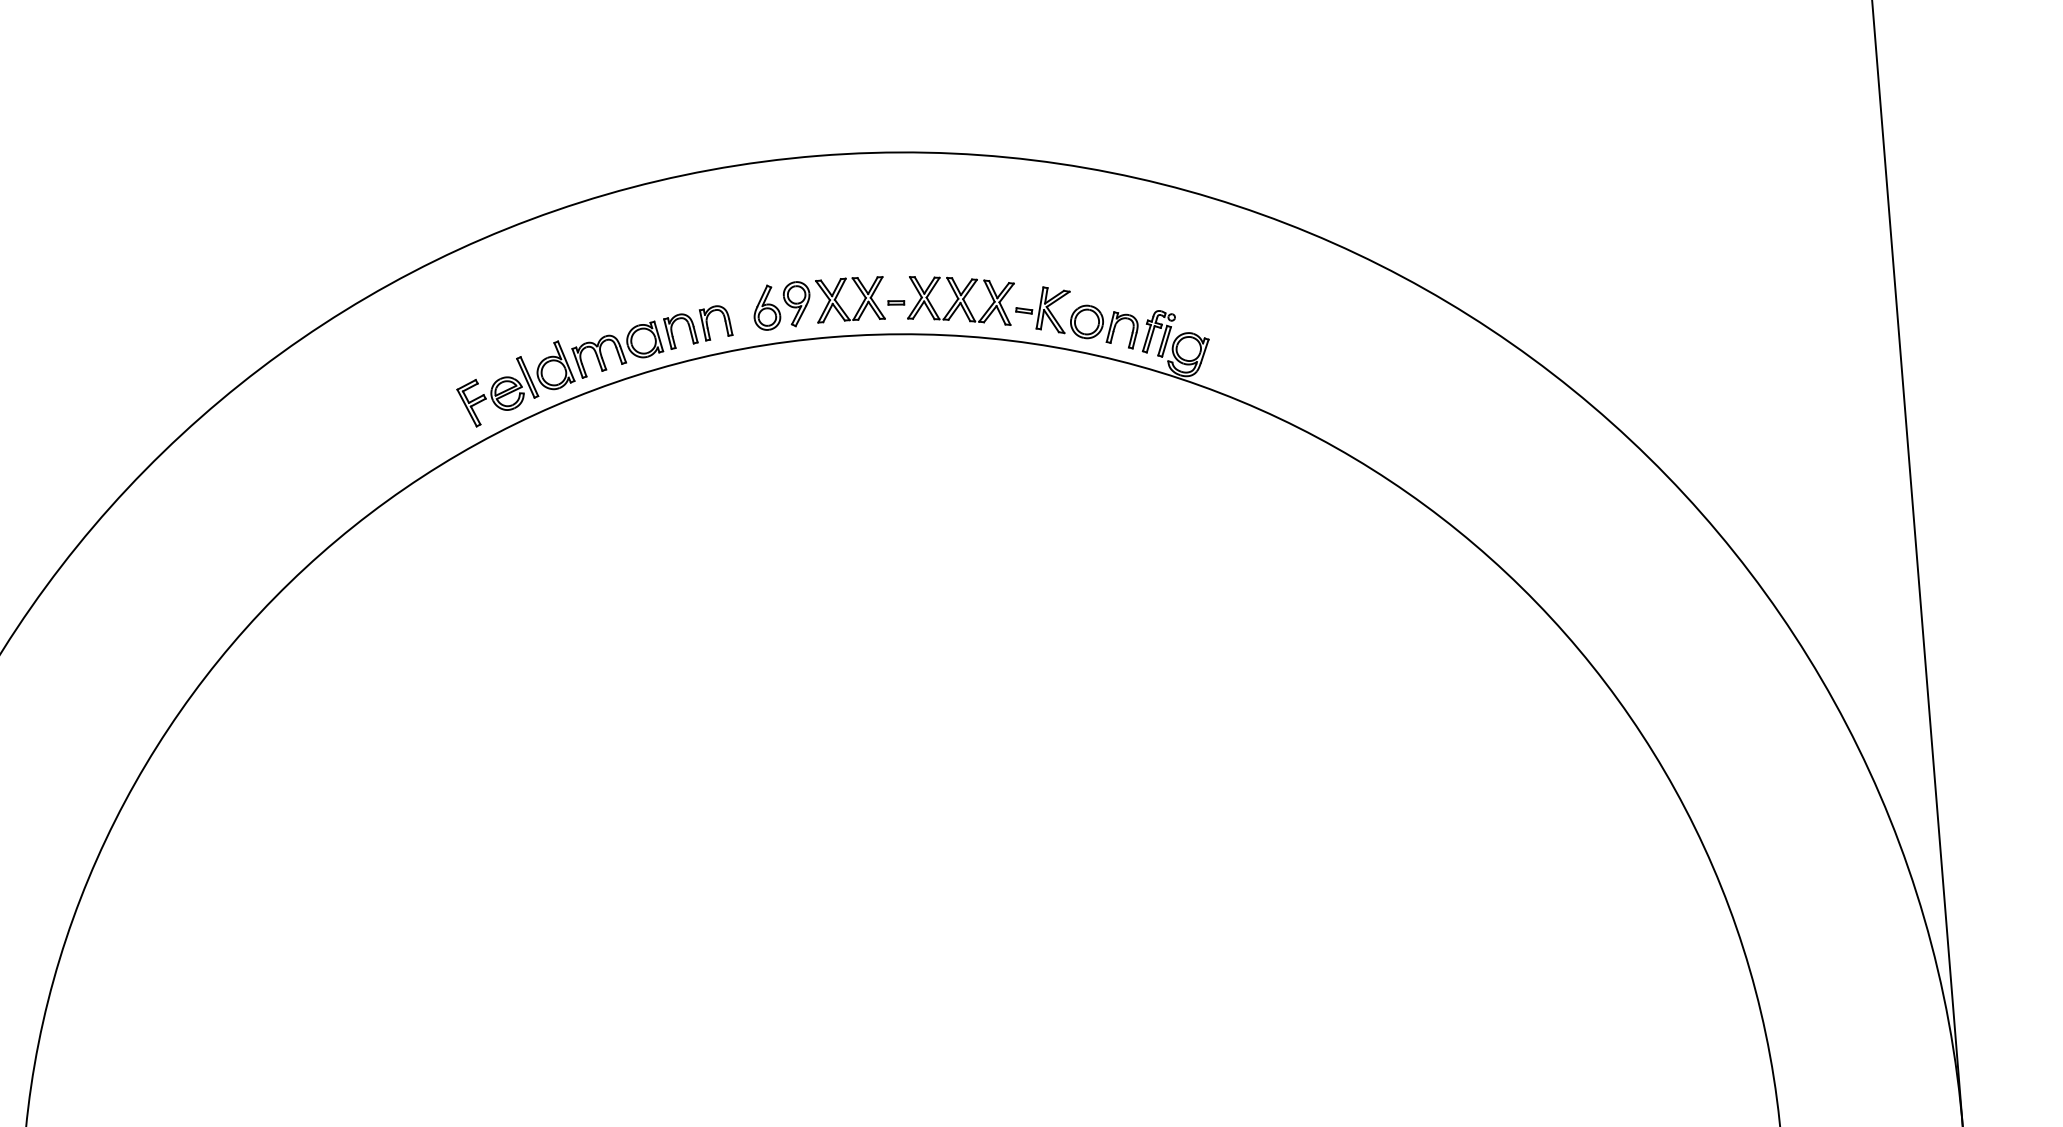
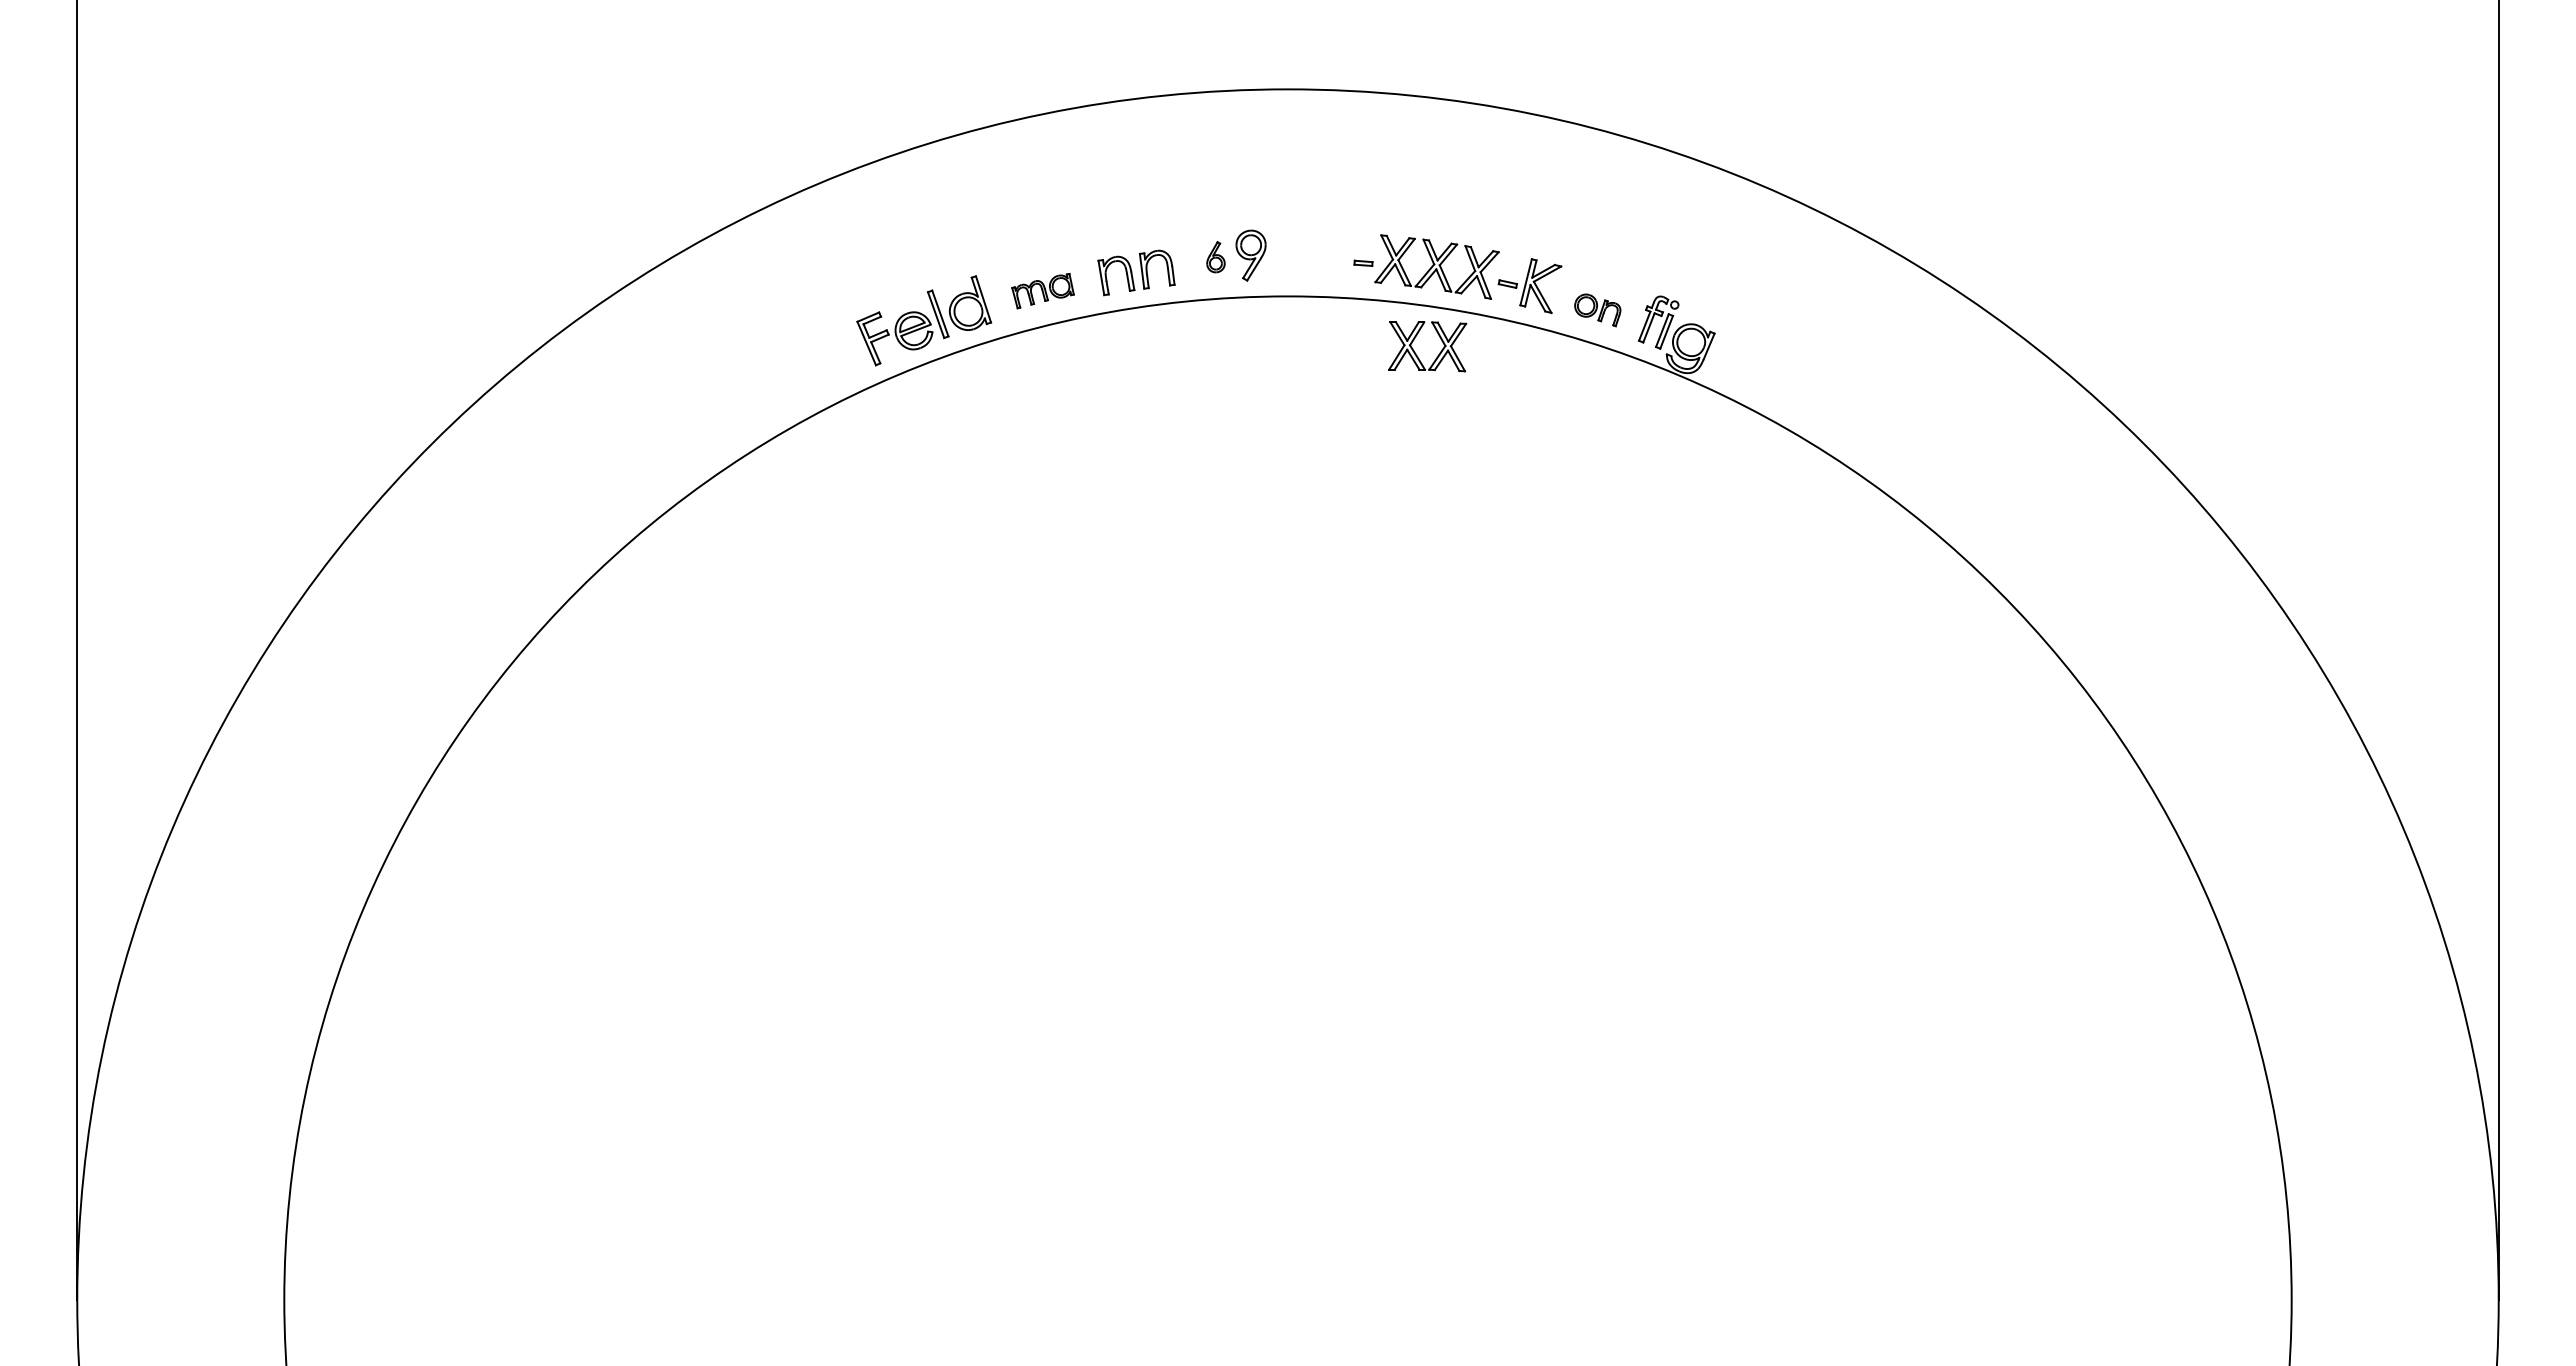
part: (841, 306) -> (1416, 353), moved
part: (766, 308) -> (1215, 257), size x0.6
part: (1104, 327) -> (1597, 310), size x0.6
part: (617, 349) -> (1042, 290), size x0.6

